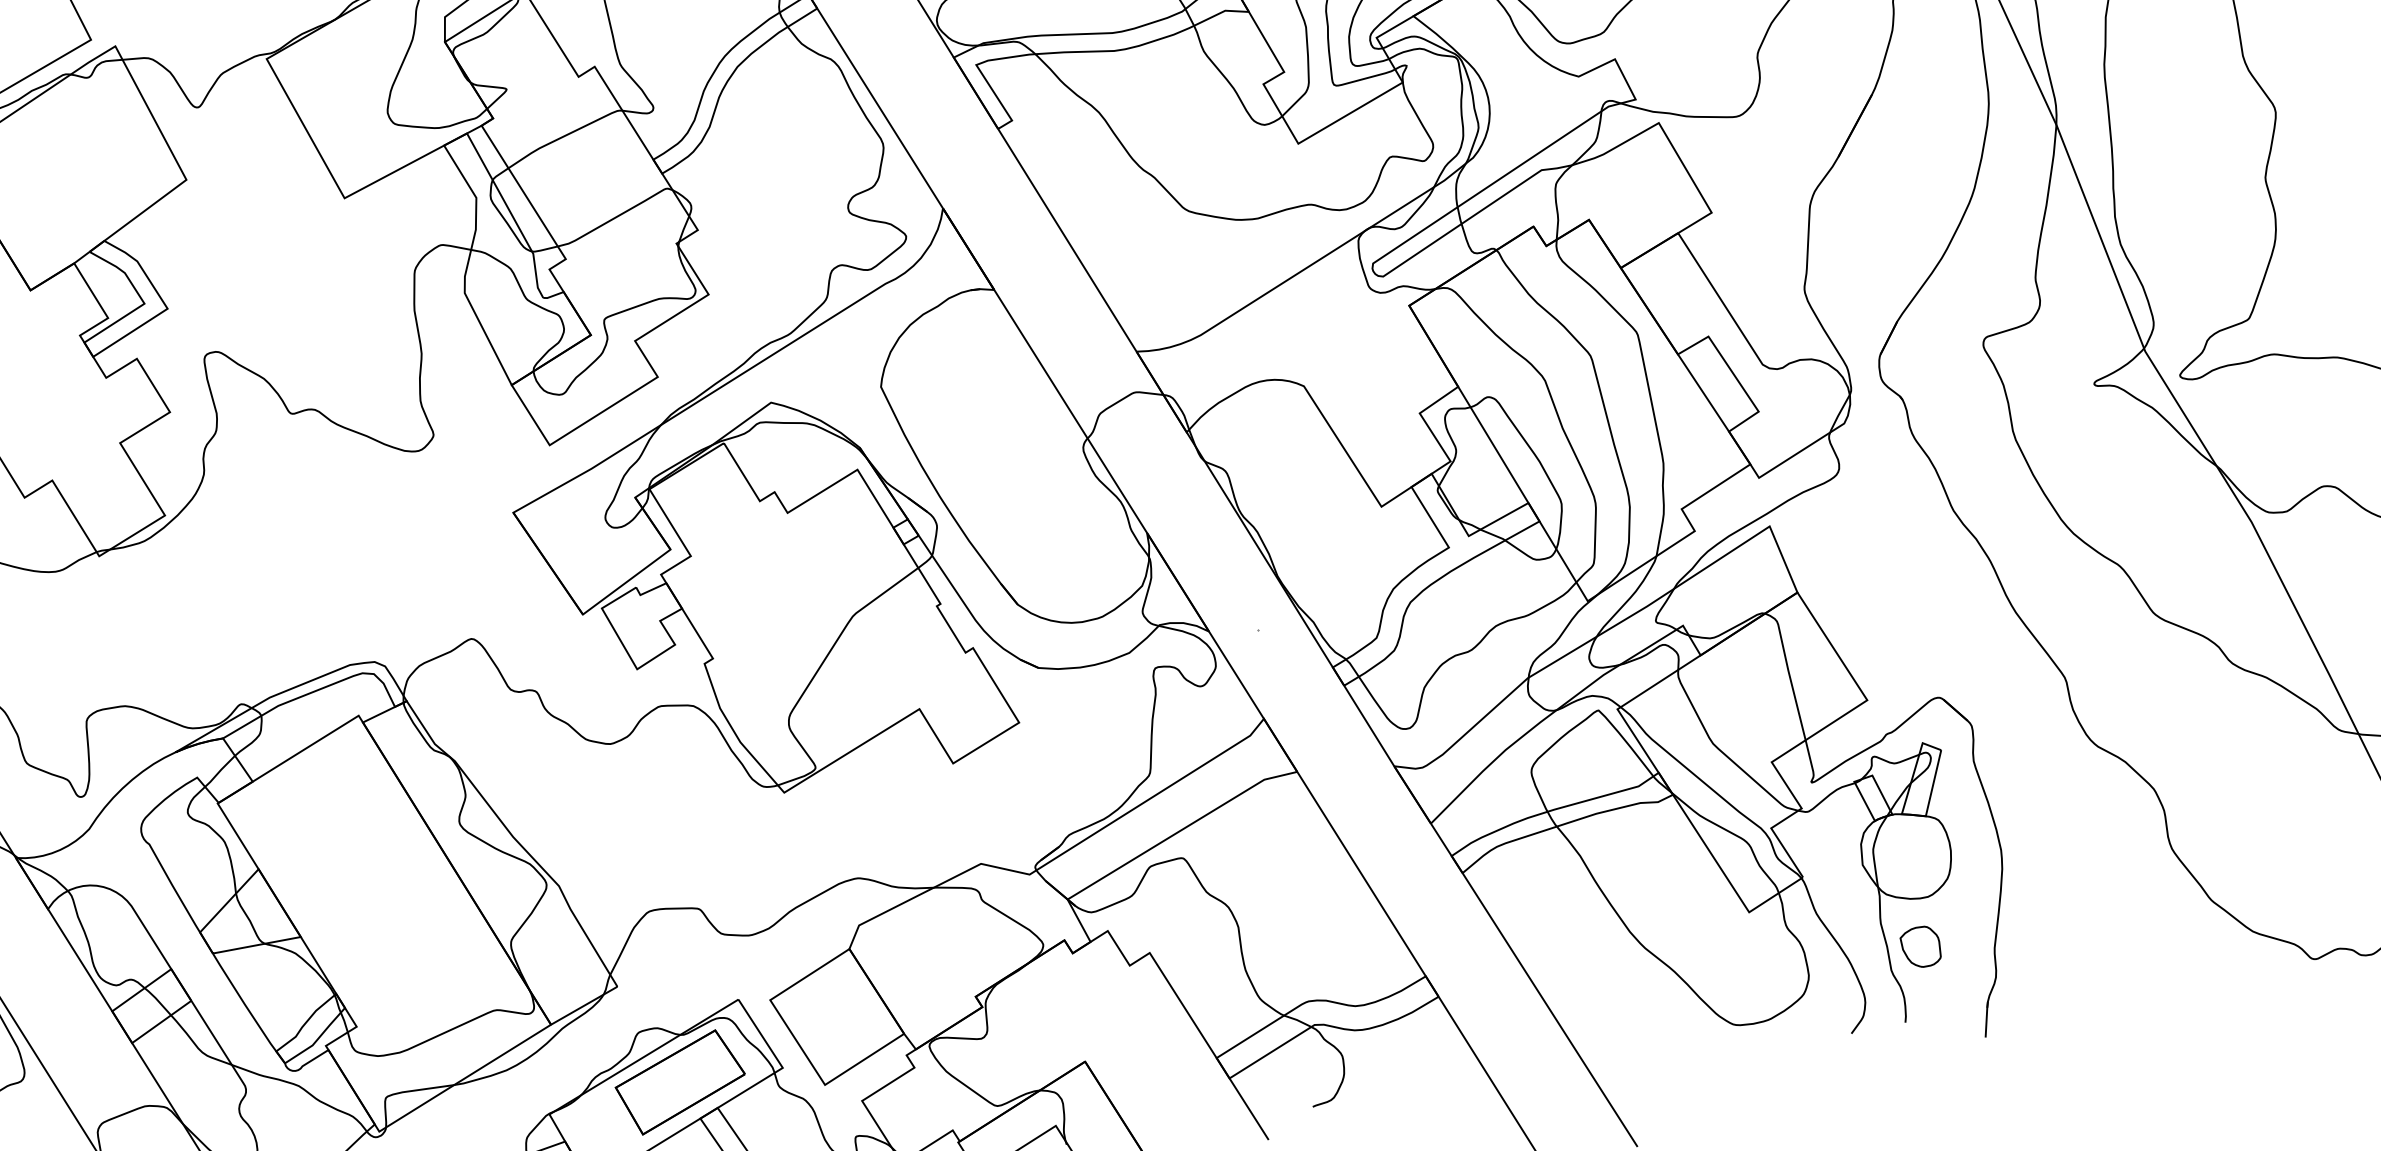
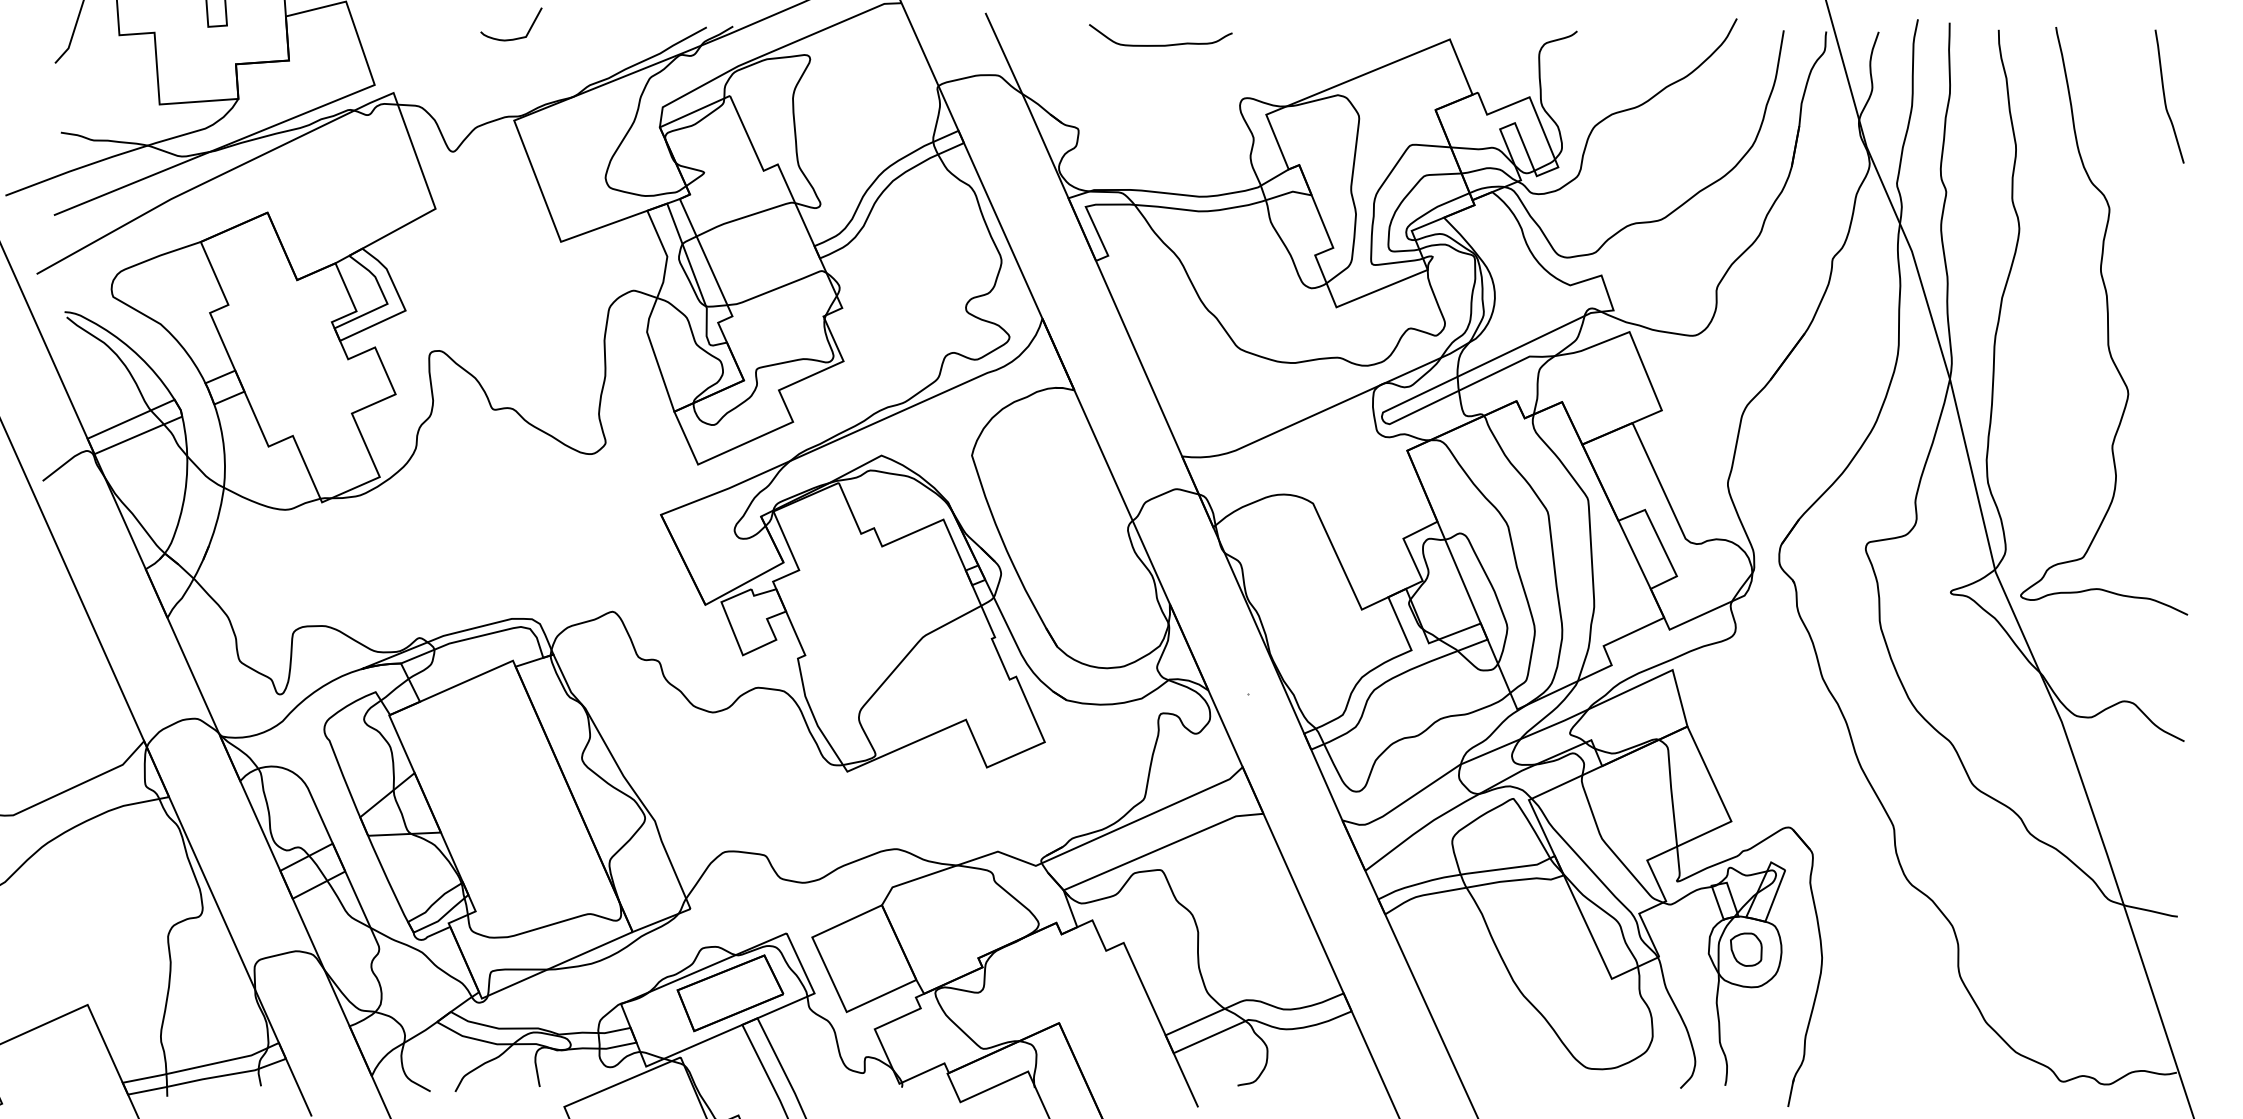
part: (1921, 946) -> (1746, 949), moved

